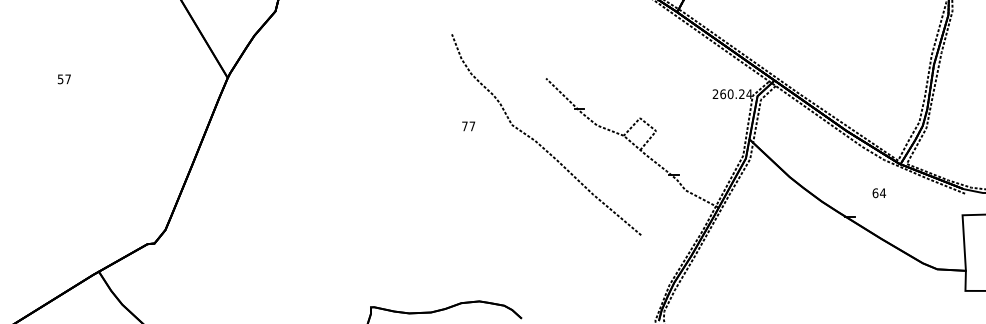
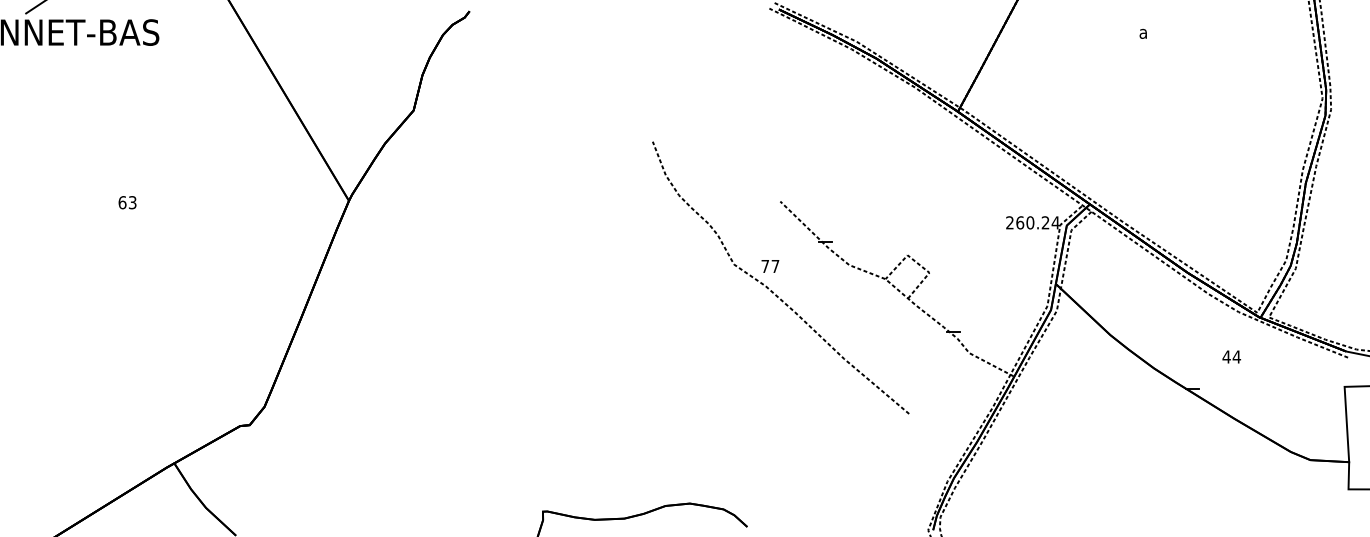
text: (64, 79) -> (127, 202), 57 -> 63
text: (468, 126) -> (770, 266), moved
text: (875, 192) -> (1226, 356), 64 -> 44

